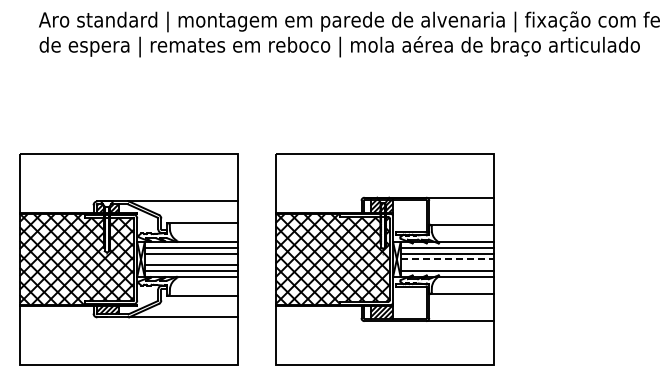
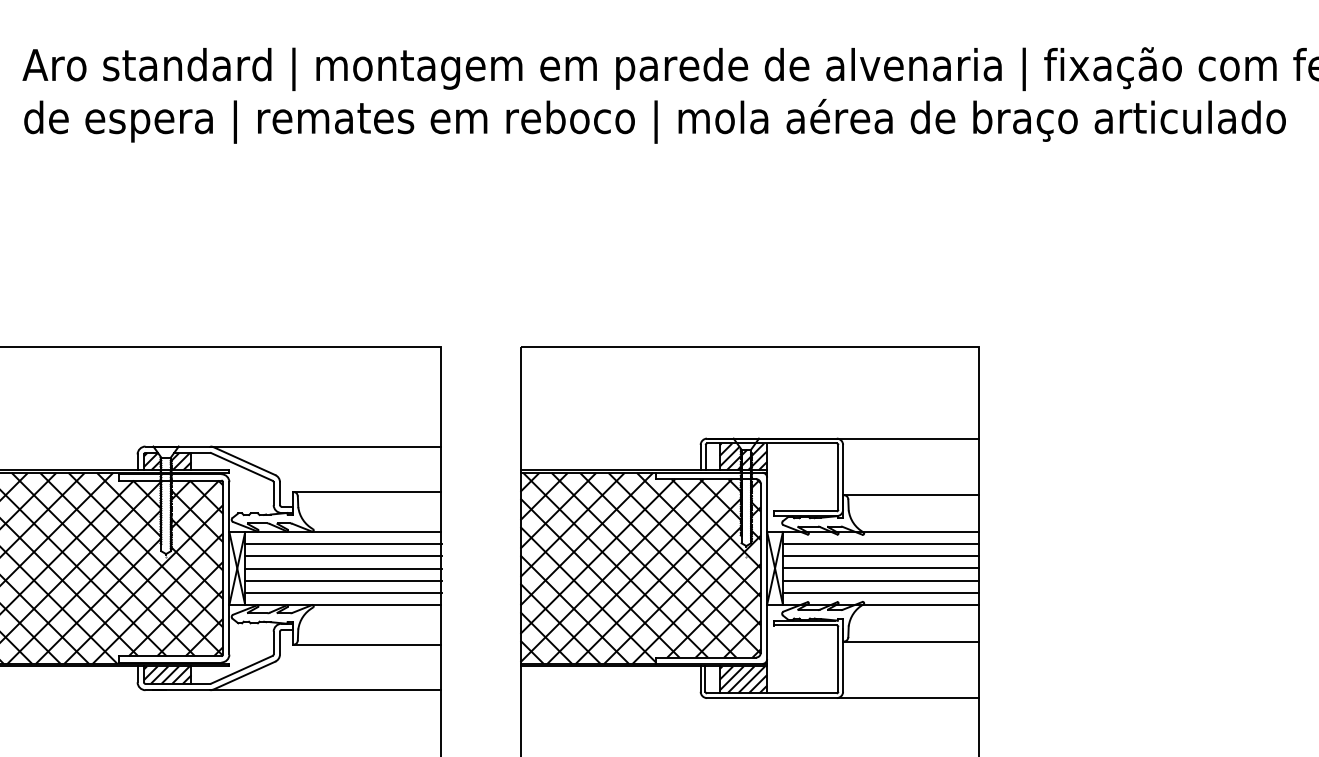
line: (191, 259) -> (343, 568), added
line: (447, 259) -> (881, 568), dashed -> solid
line: (447, 265) -> (881, 581), added

